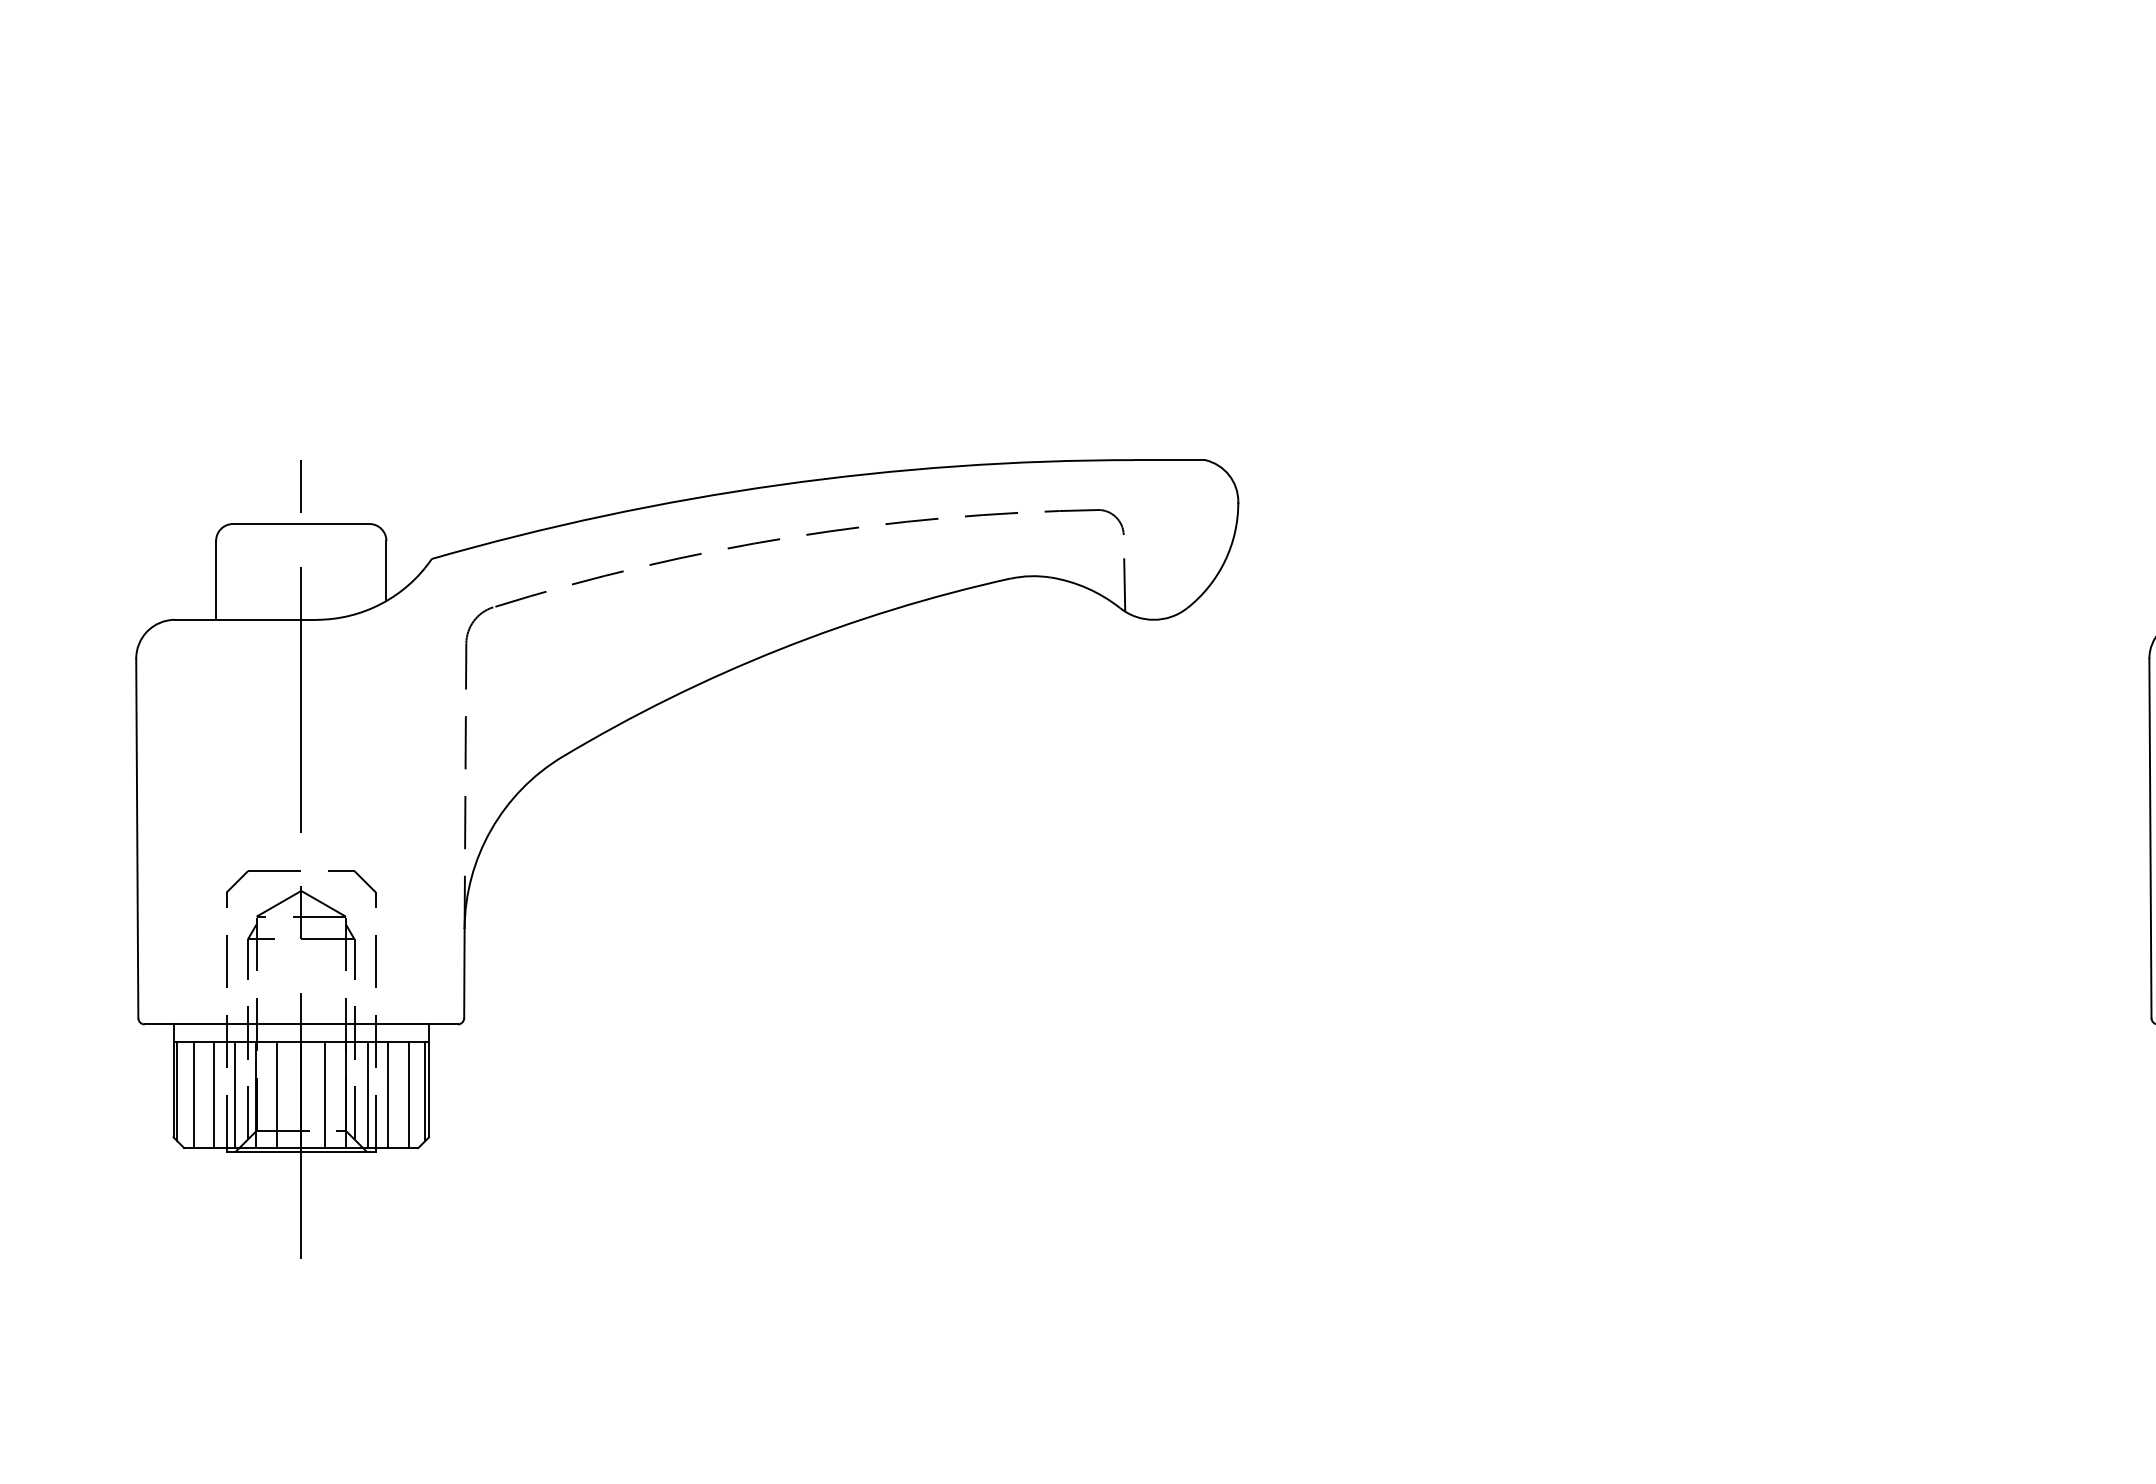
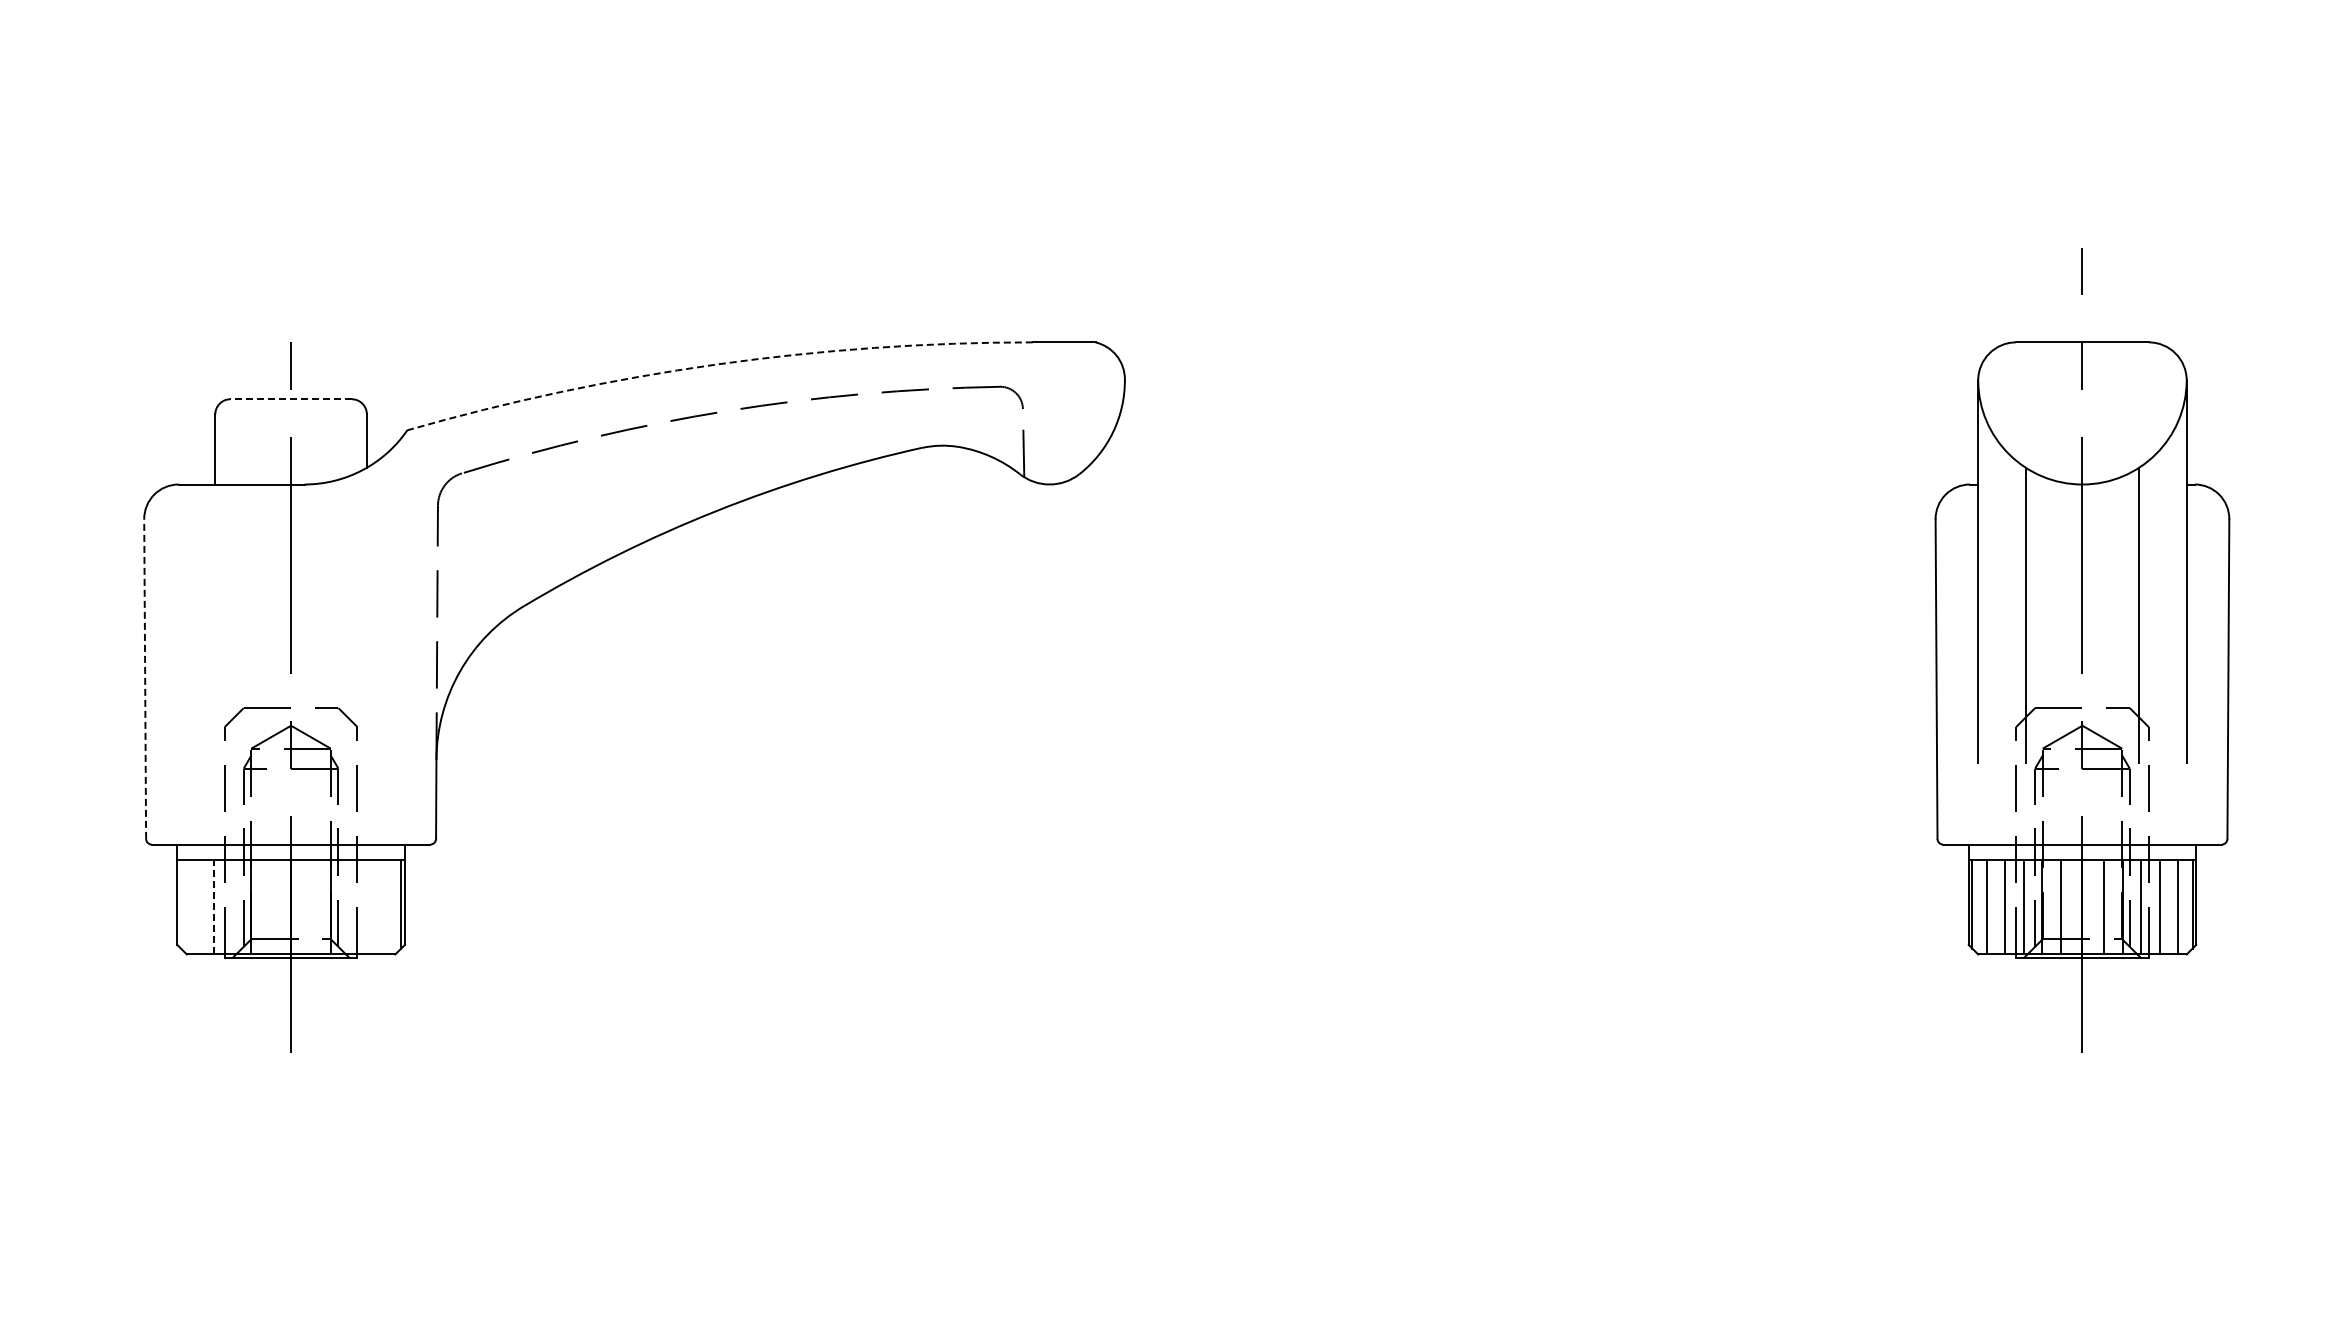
arc: (779, 484) -> (716, 364), solid -> dashed
line: (301, 524) -> (291, 399), solid -> dashed
line: (137, 838) -> (145, 679), solid -> dashed
line: (176, 1090) -> (180, 903), removed
line: (193, 1094) -> (195, 906), removed
line: (214, 1094) -> (213, 906), solid -> dashed
line: (235, 1094) -> (232, 906), removed
line: (277, 1094) -> (269, 906), removed
line: (325, 1094) -> (312, 906), removed
line: (368, 1094) -> (350, 906), removed
line: (388, 1094) -> (368, 906), removed
line: (408, 1094) -> (386, 906), removed

